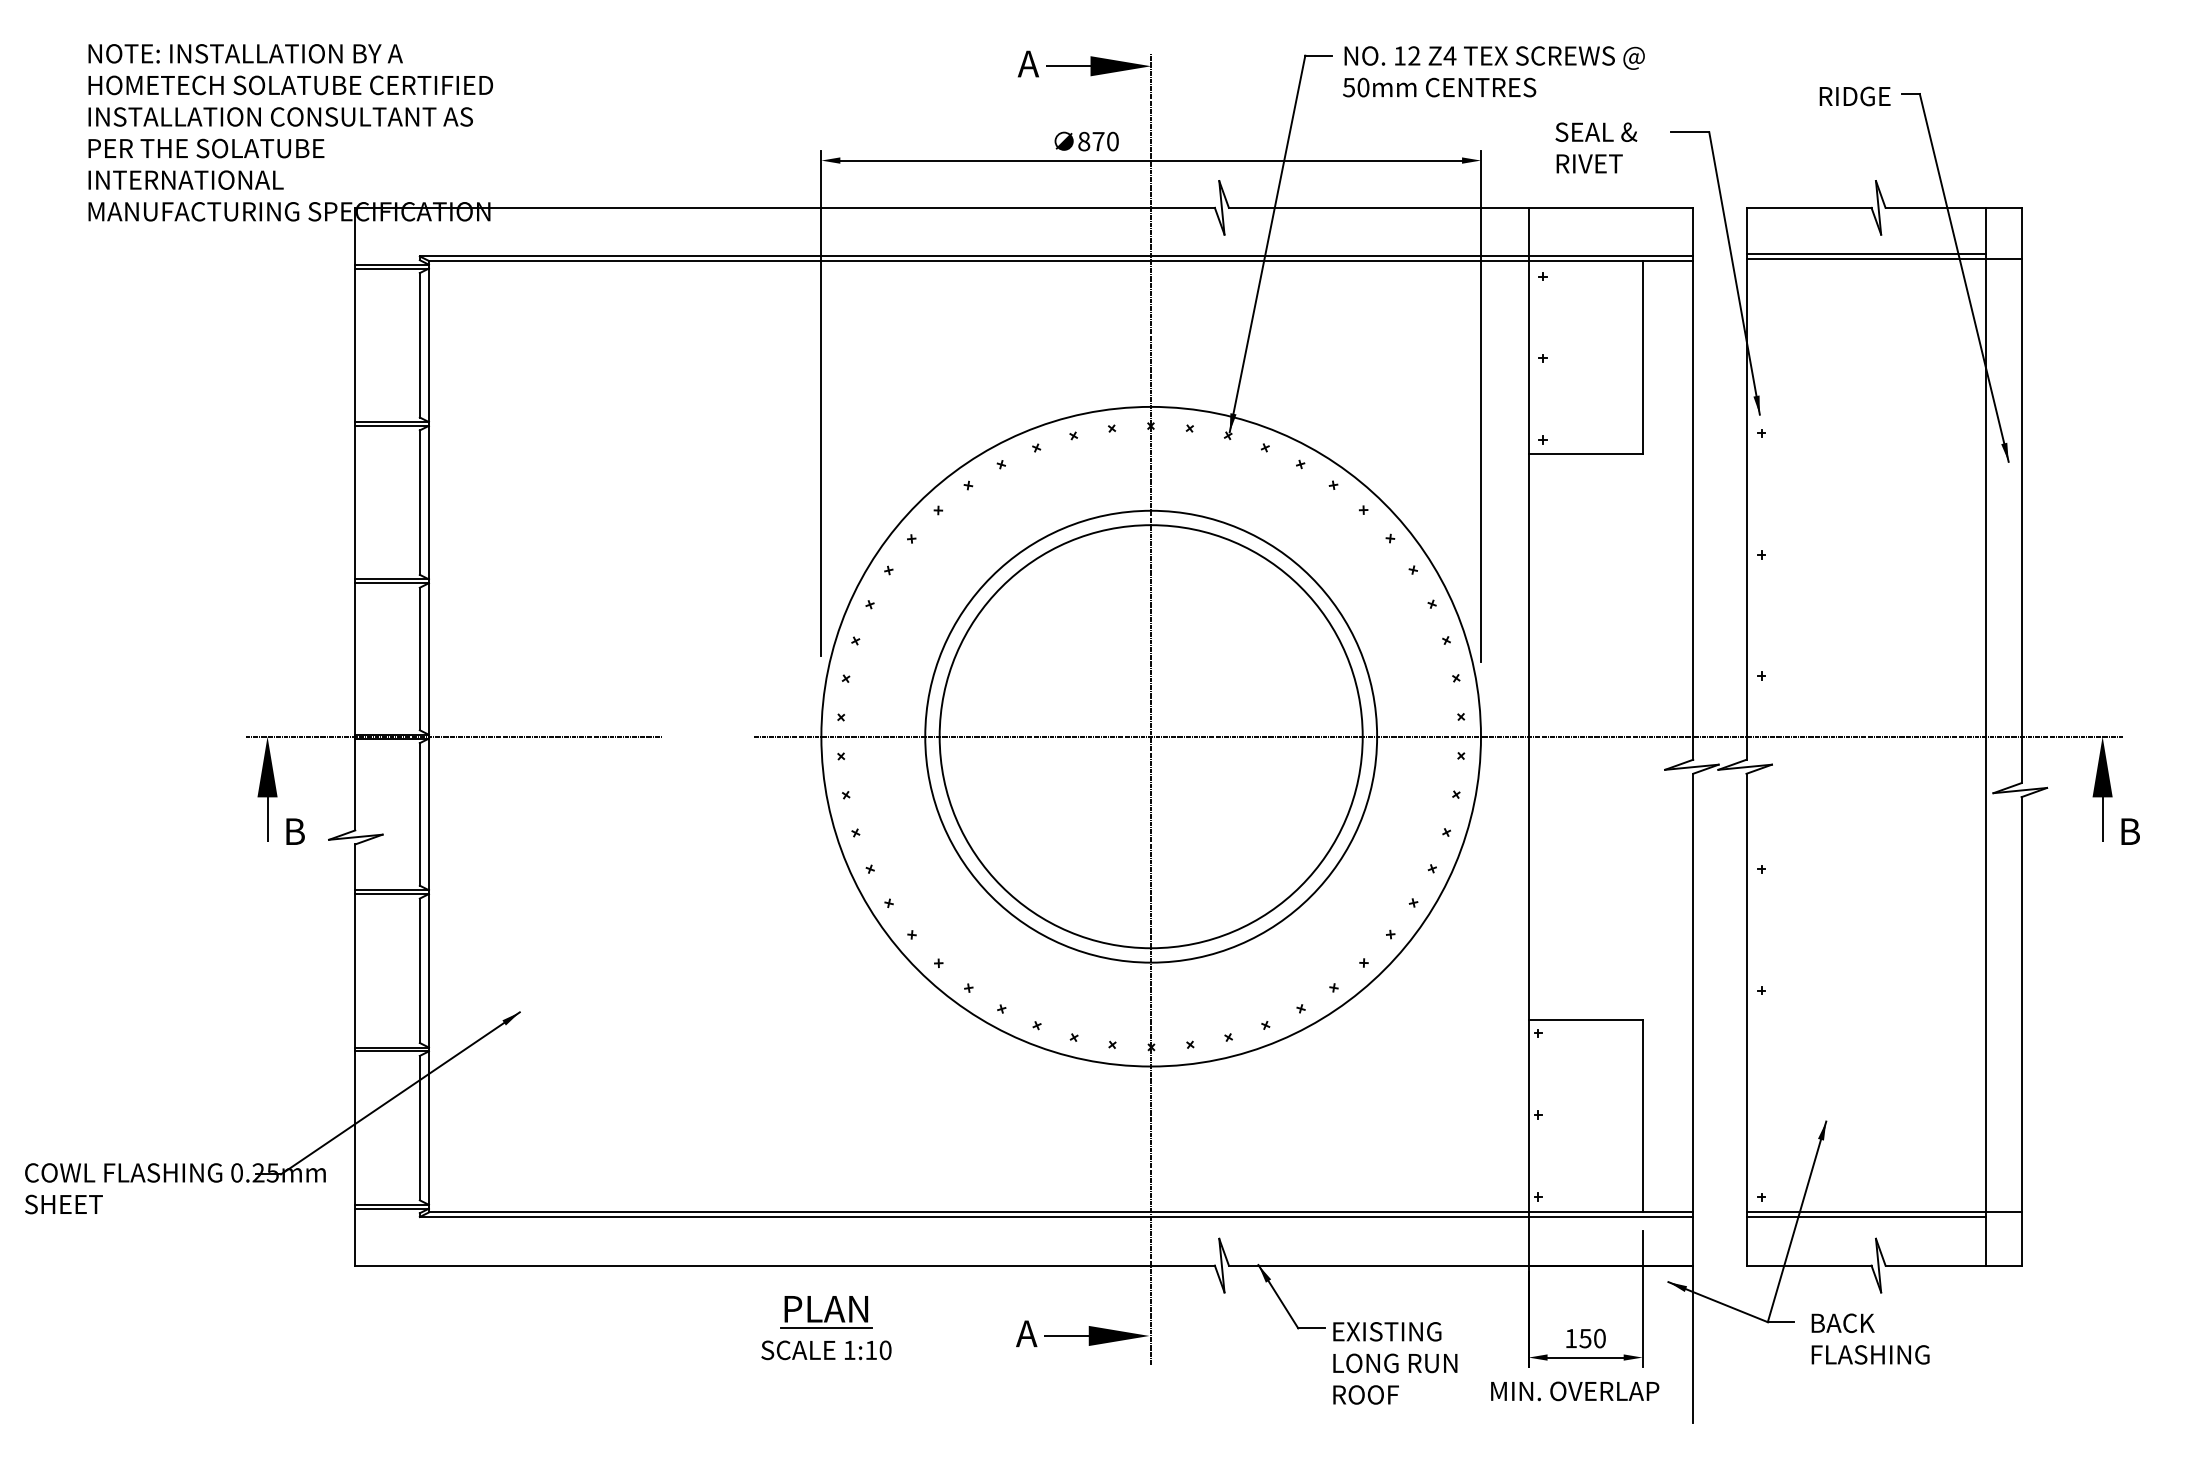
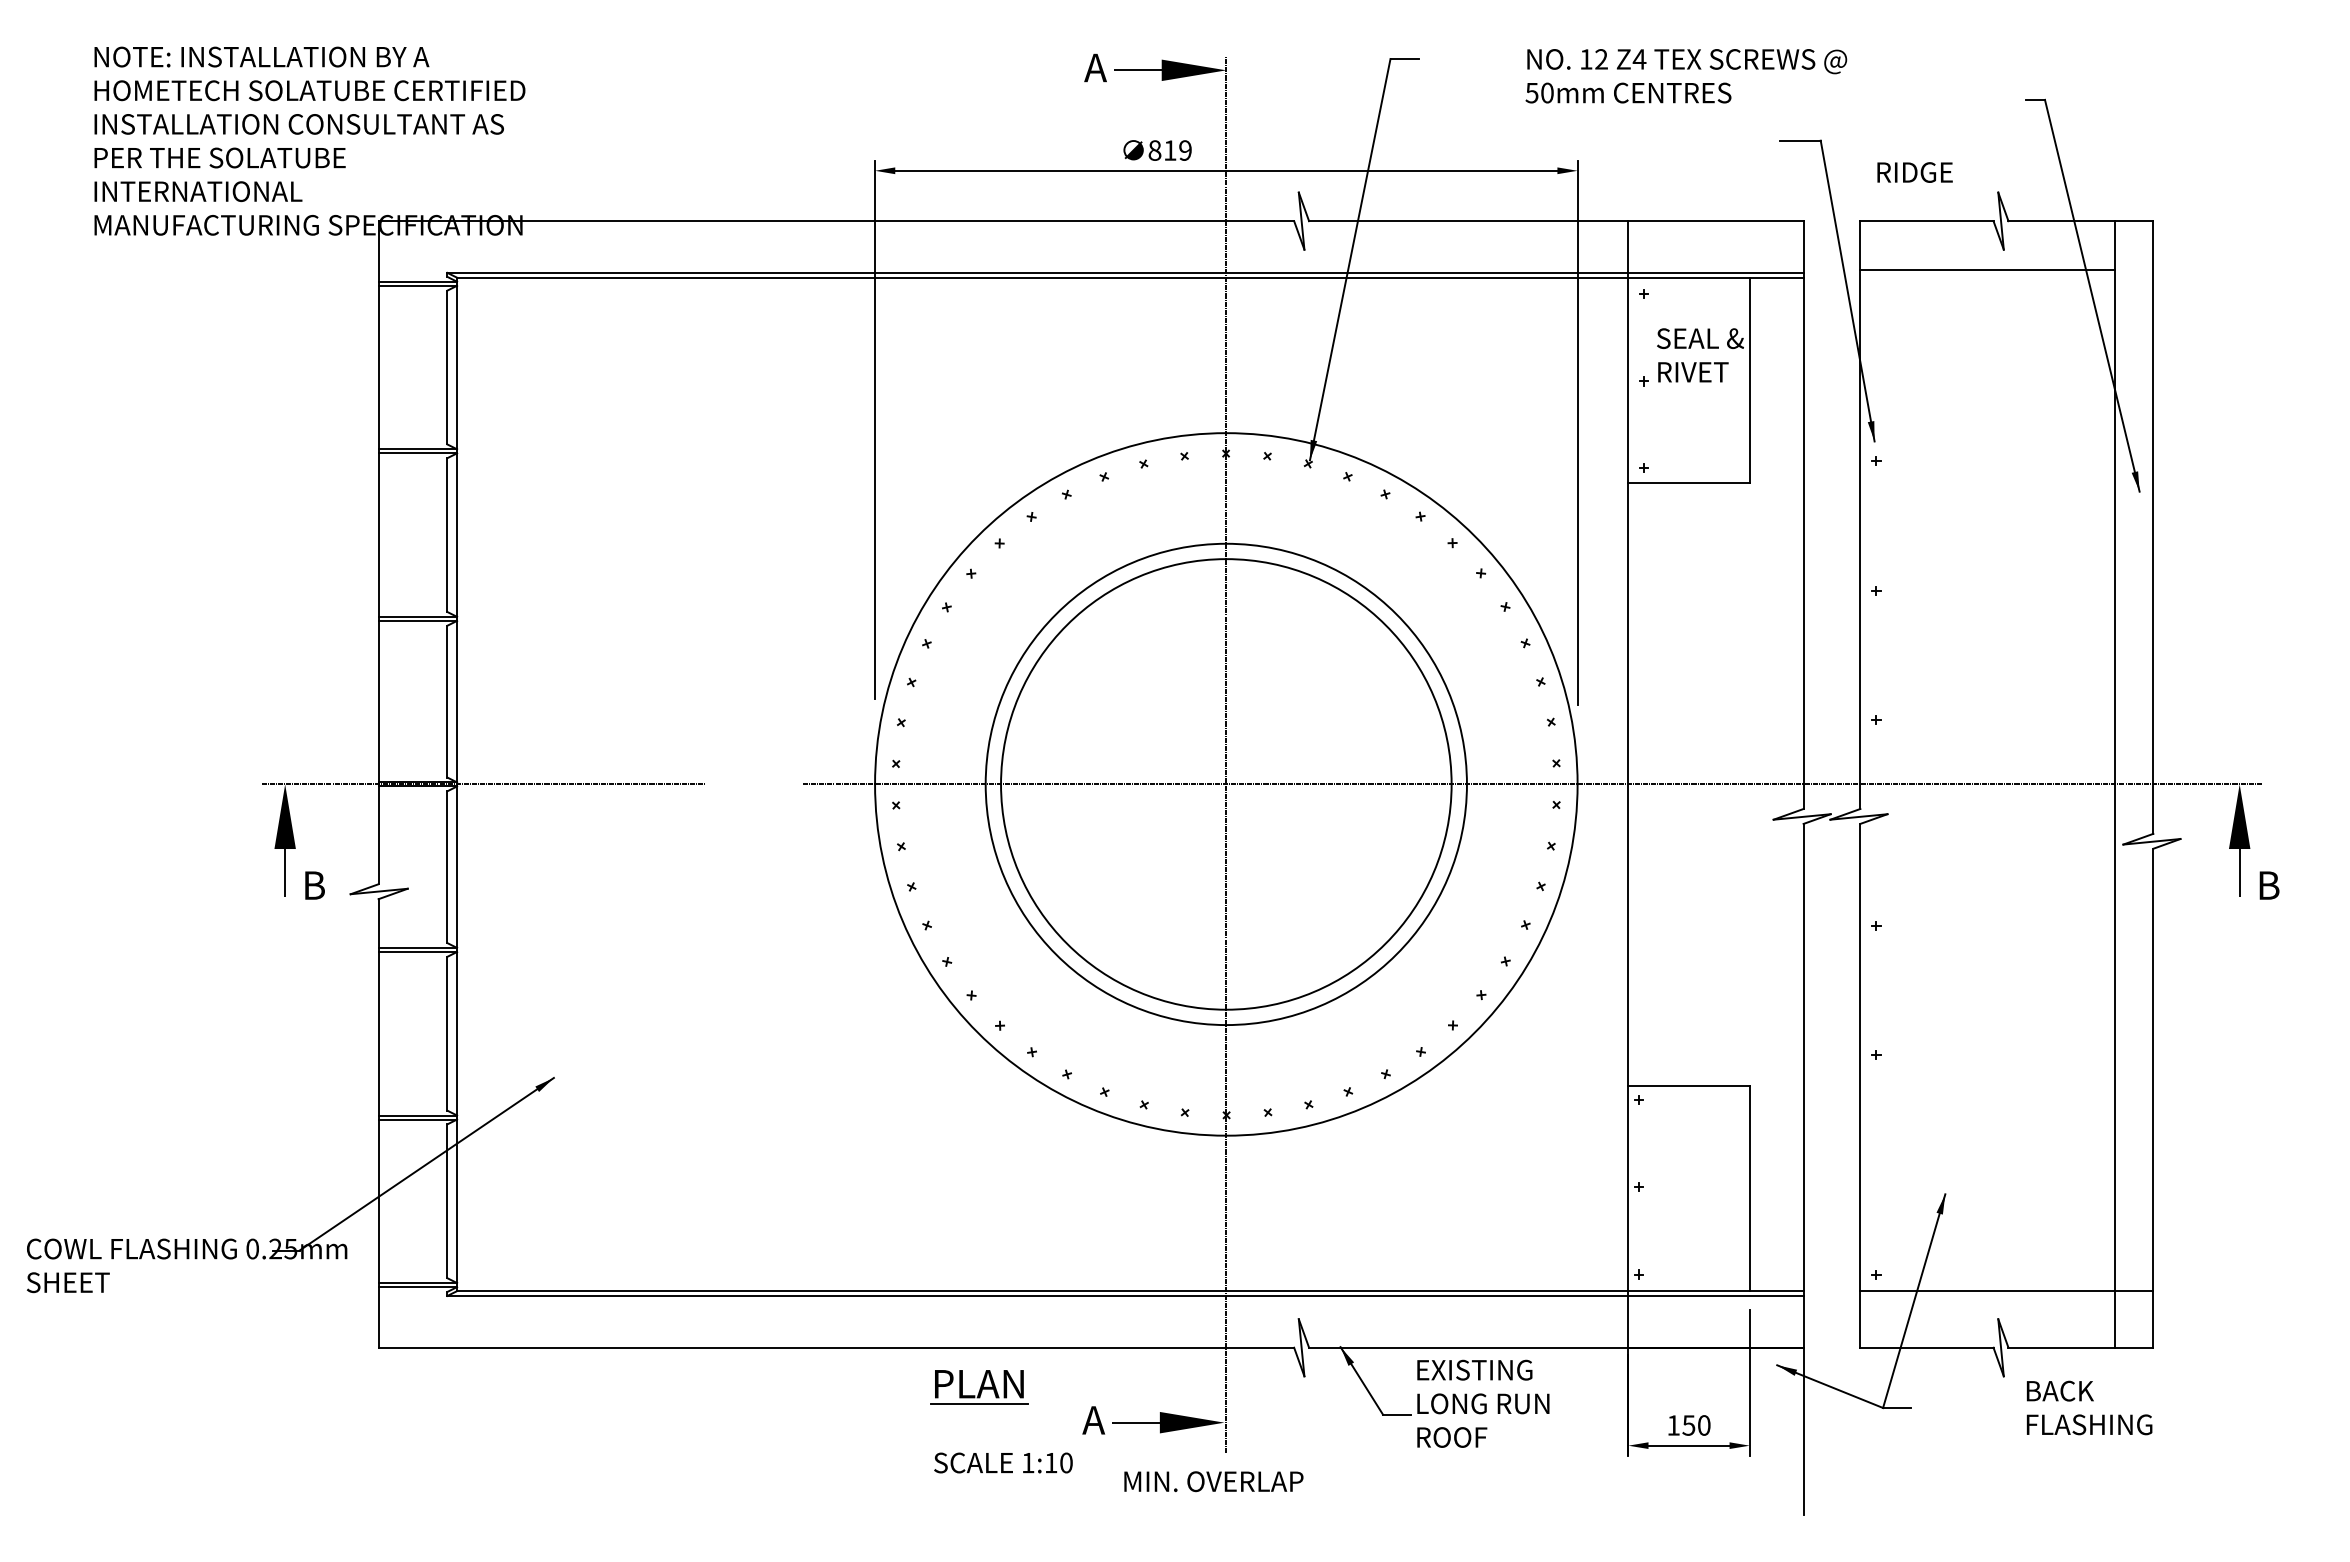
text: (1494, 72) -> (1686, 76), moved
text: (1854, 96) -> (1914, 172), moved
text: (1105, 141) -> (1177, 150), 870 -> 819
text: (1596, 148) -> (1700, 355), moved
line: (1883, 258) -> (2006, 275), removed
line: (1865, 1216) -> (1987, 1295), removed
part: (826, 1312) -> (979, 1387), moved
text: (1870, 1338) -> (2089, 1407), moved
text: (826, 1349) -> (1003, 1462), moved
text: (1395, 1363) -> (1483, 1403), moved
text: (1574, 1391) -> (1213, 1481), moved

